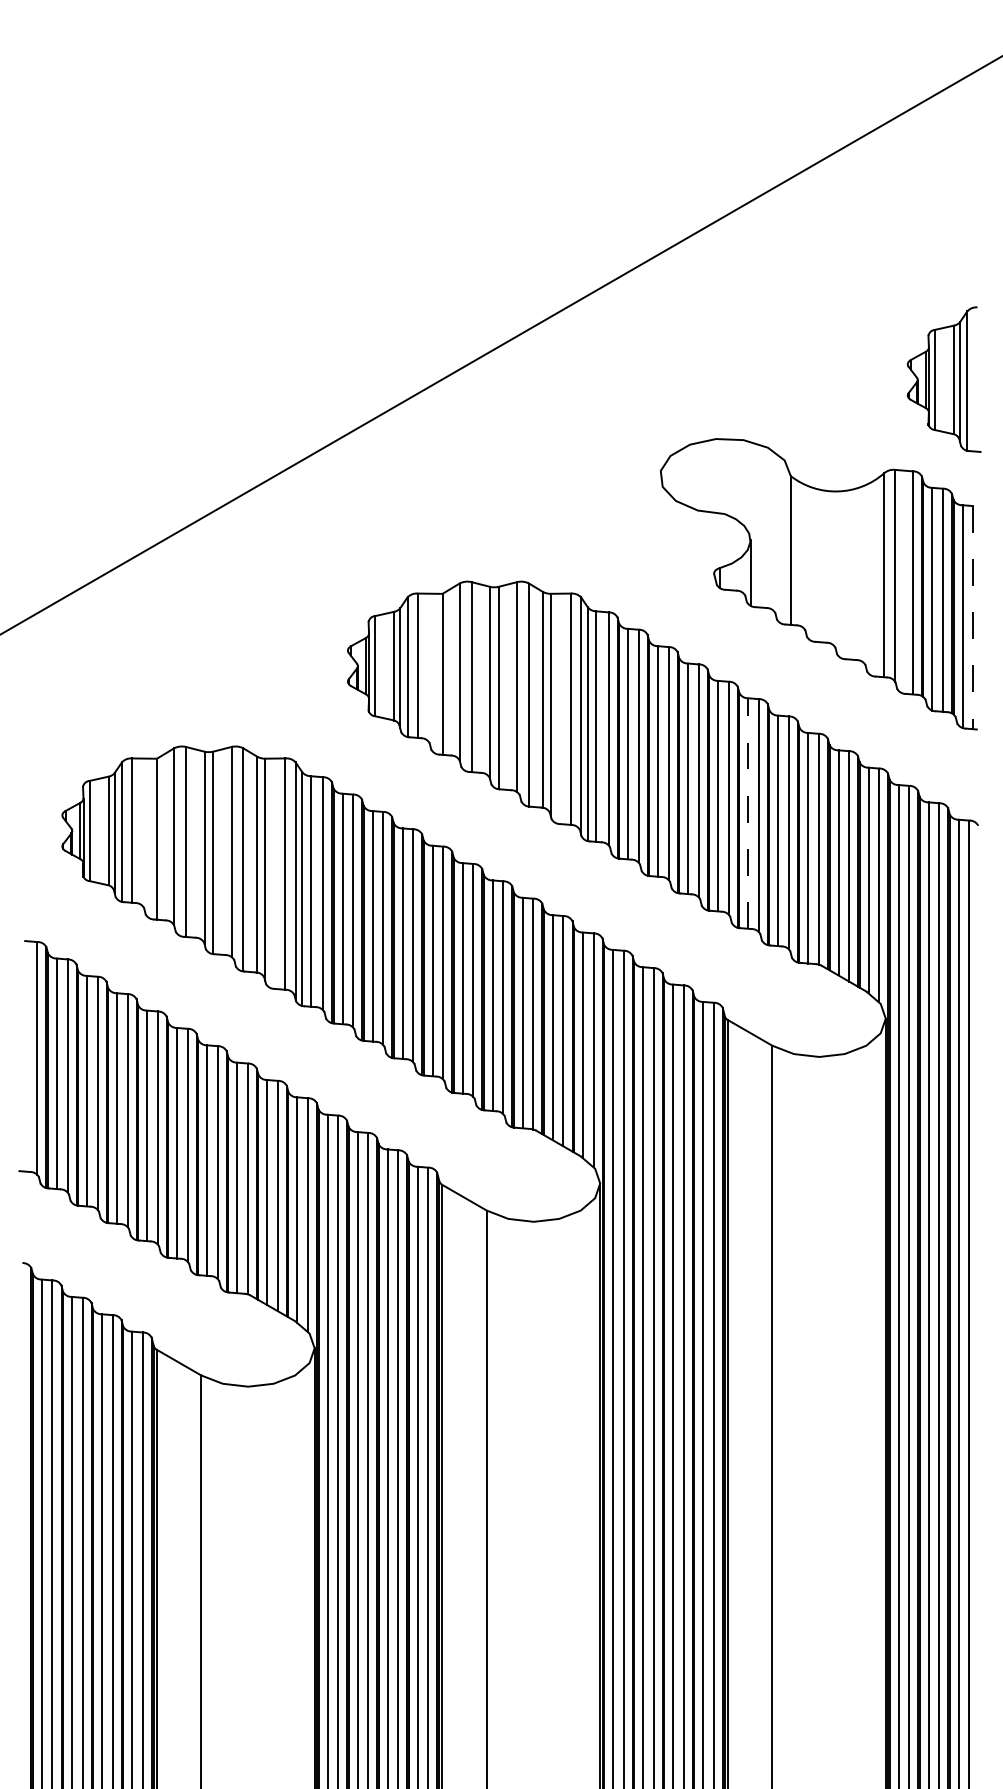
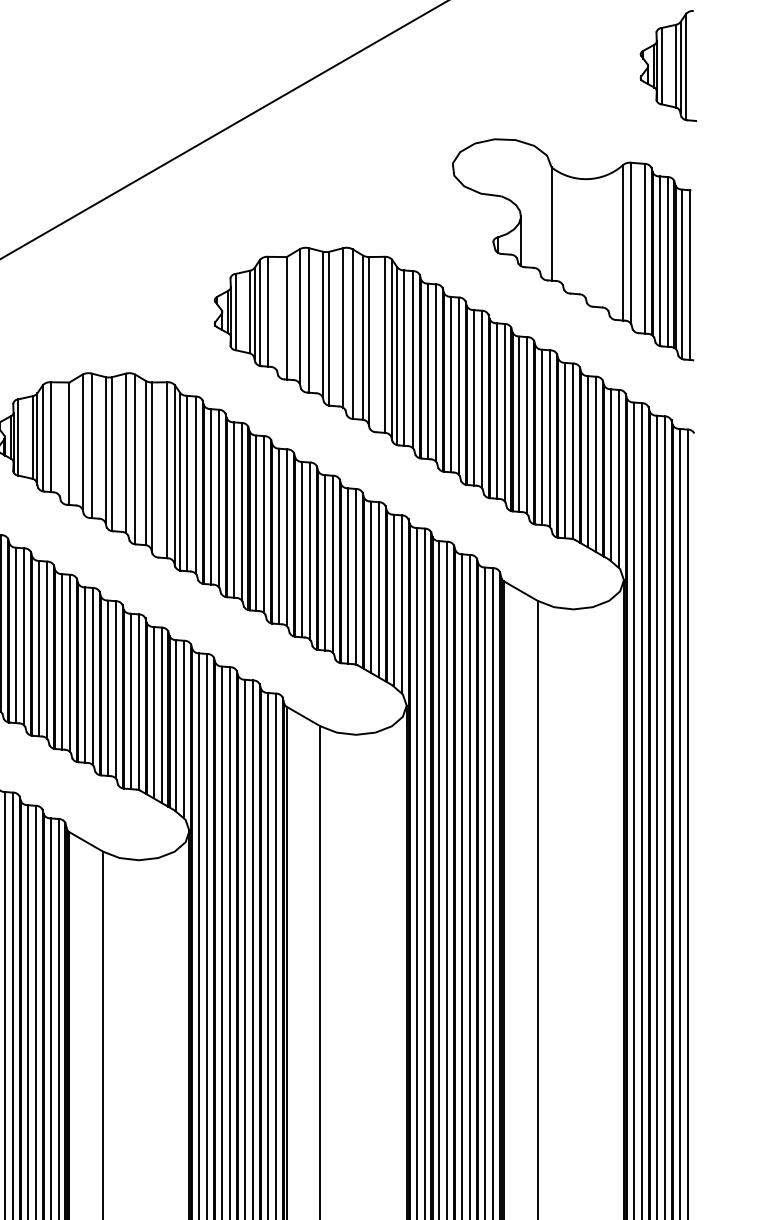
part: (943, 379) -> (667, 65), moved
line: (973, 617) -> (690, 275), dashed -> solid
line: (748, 813) -> (519, 424), dashed -> solid

